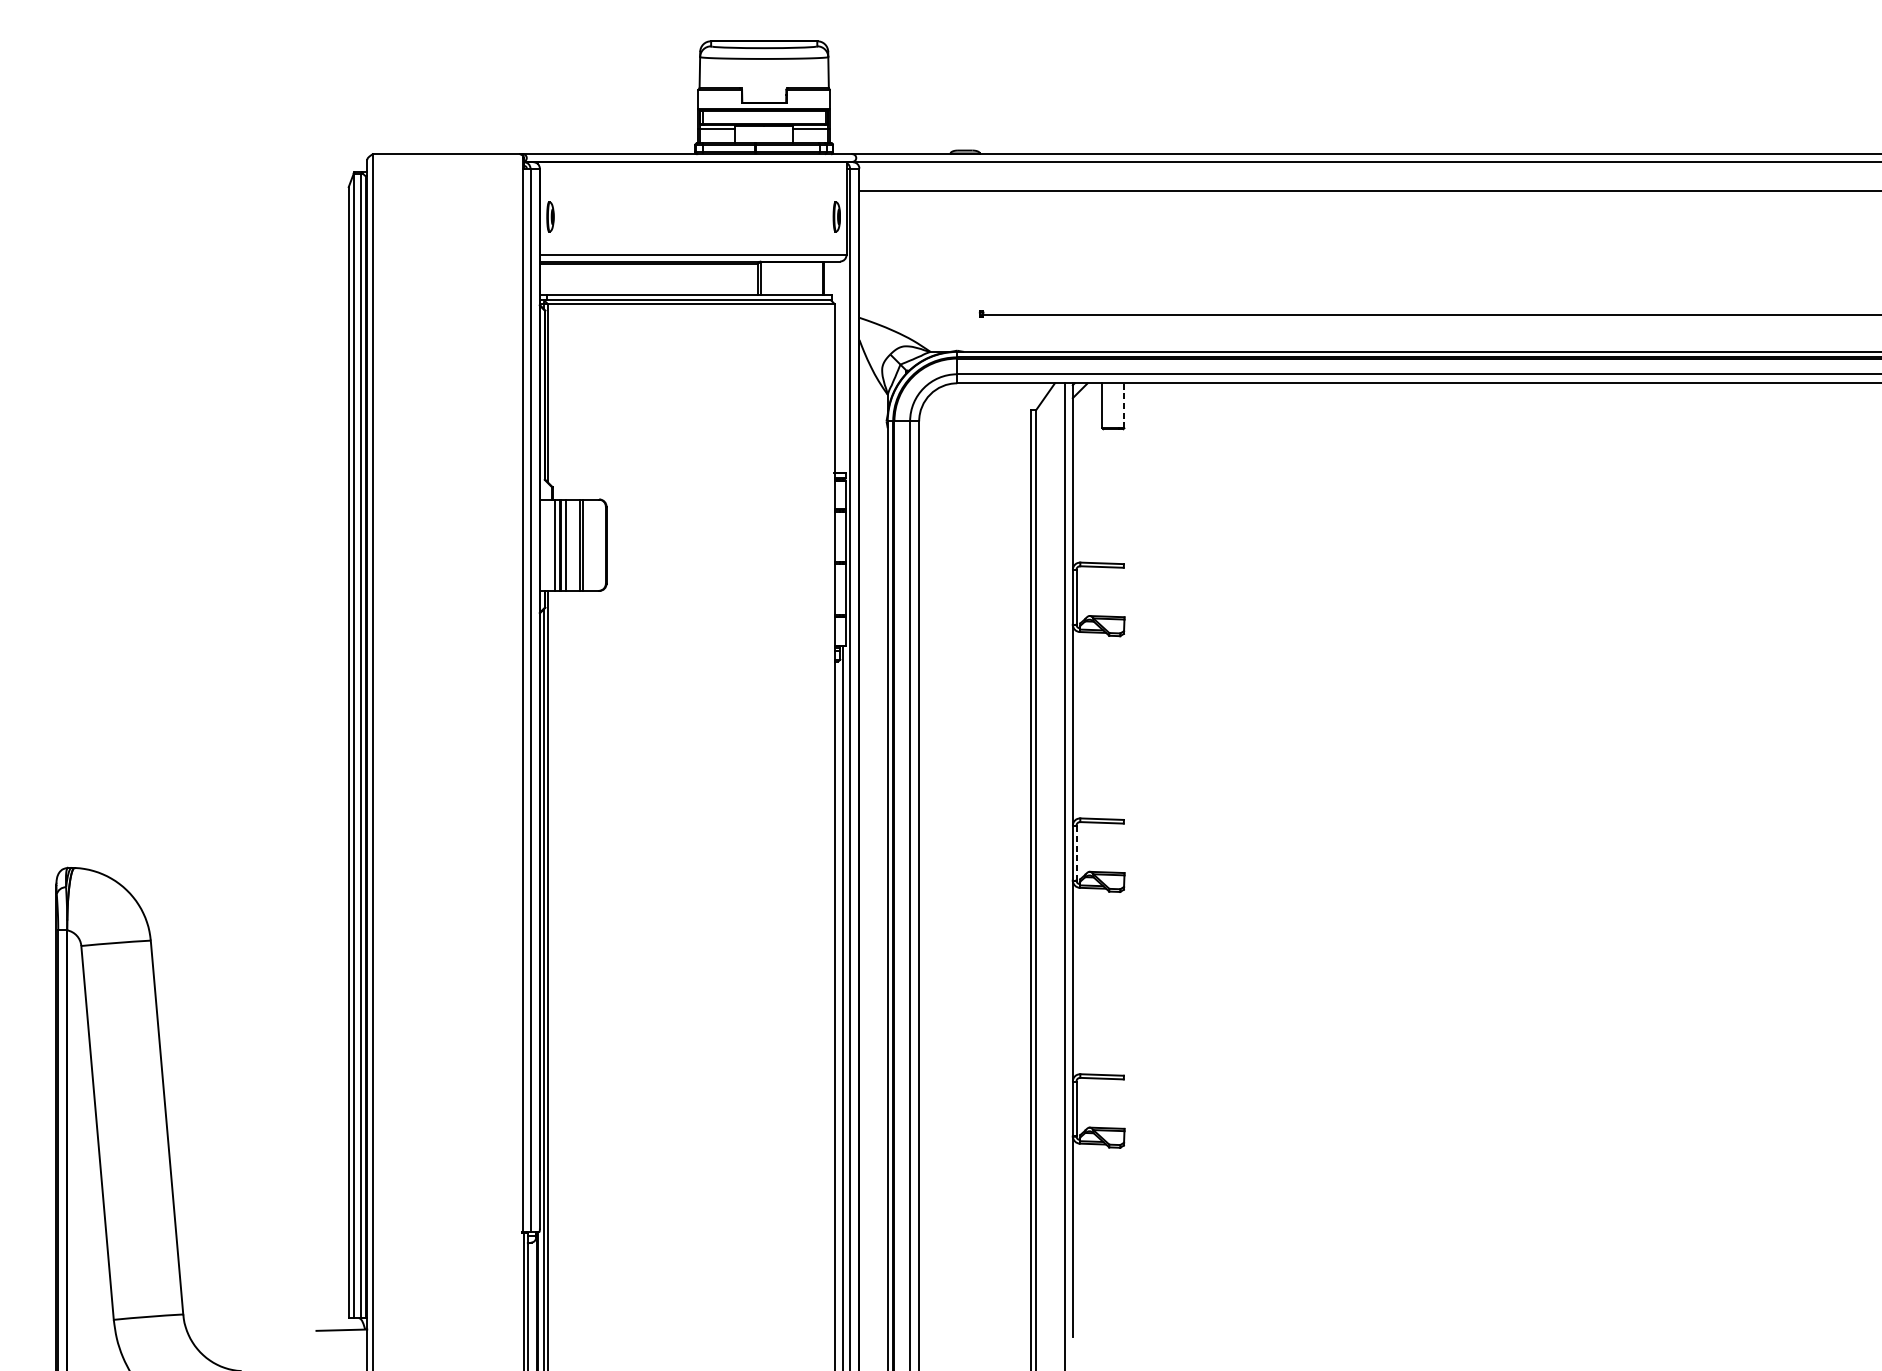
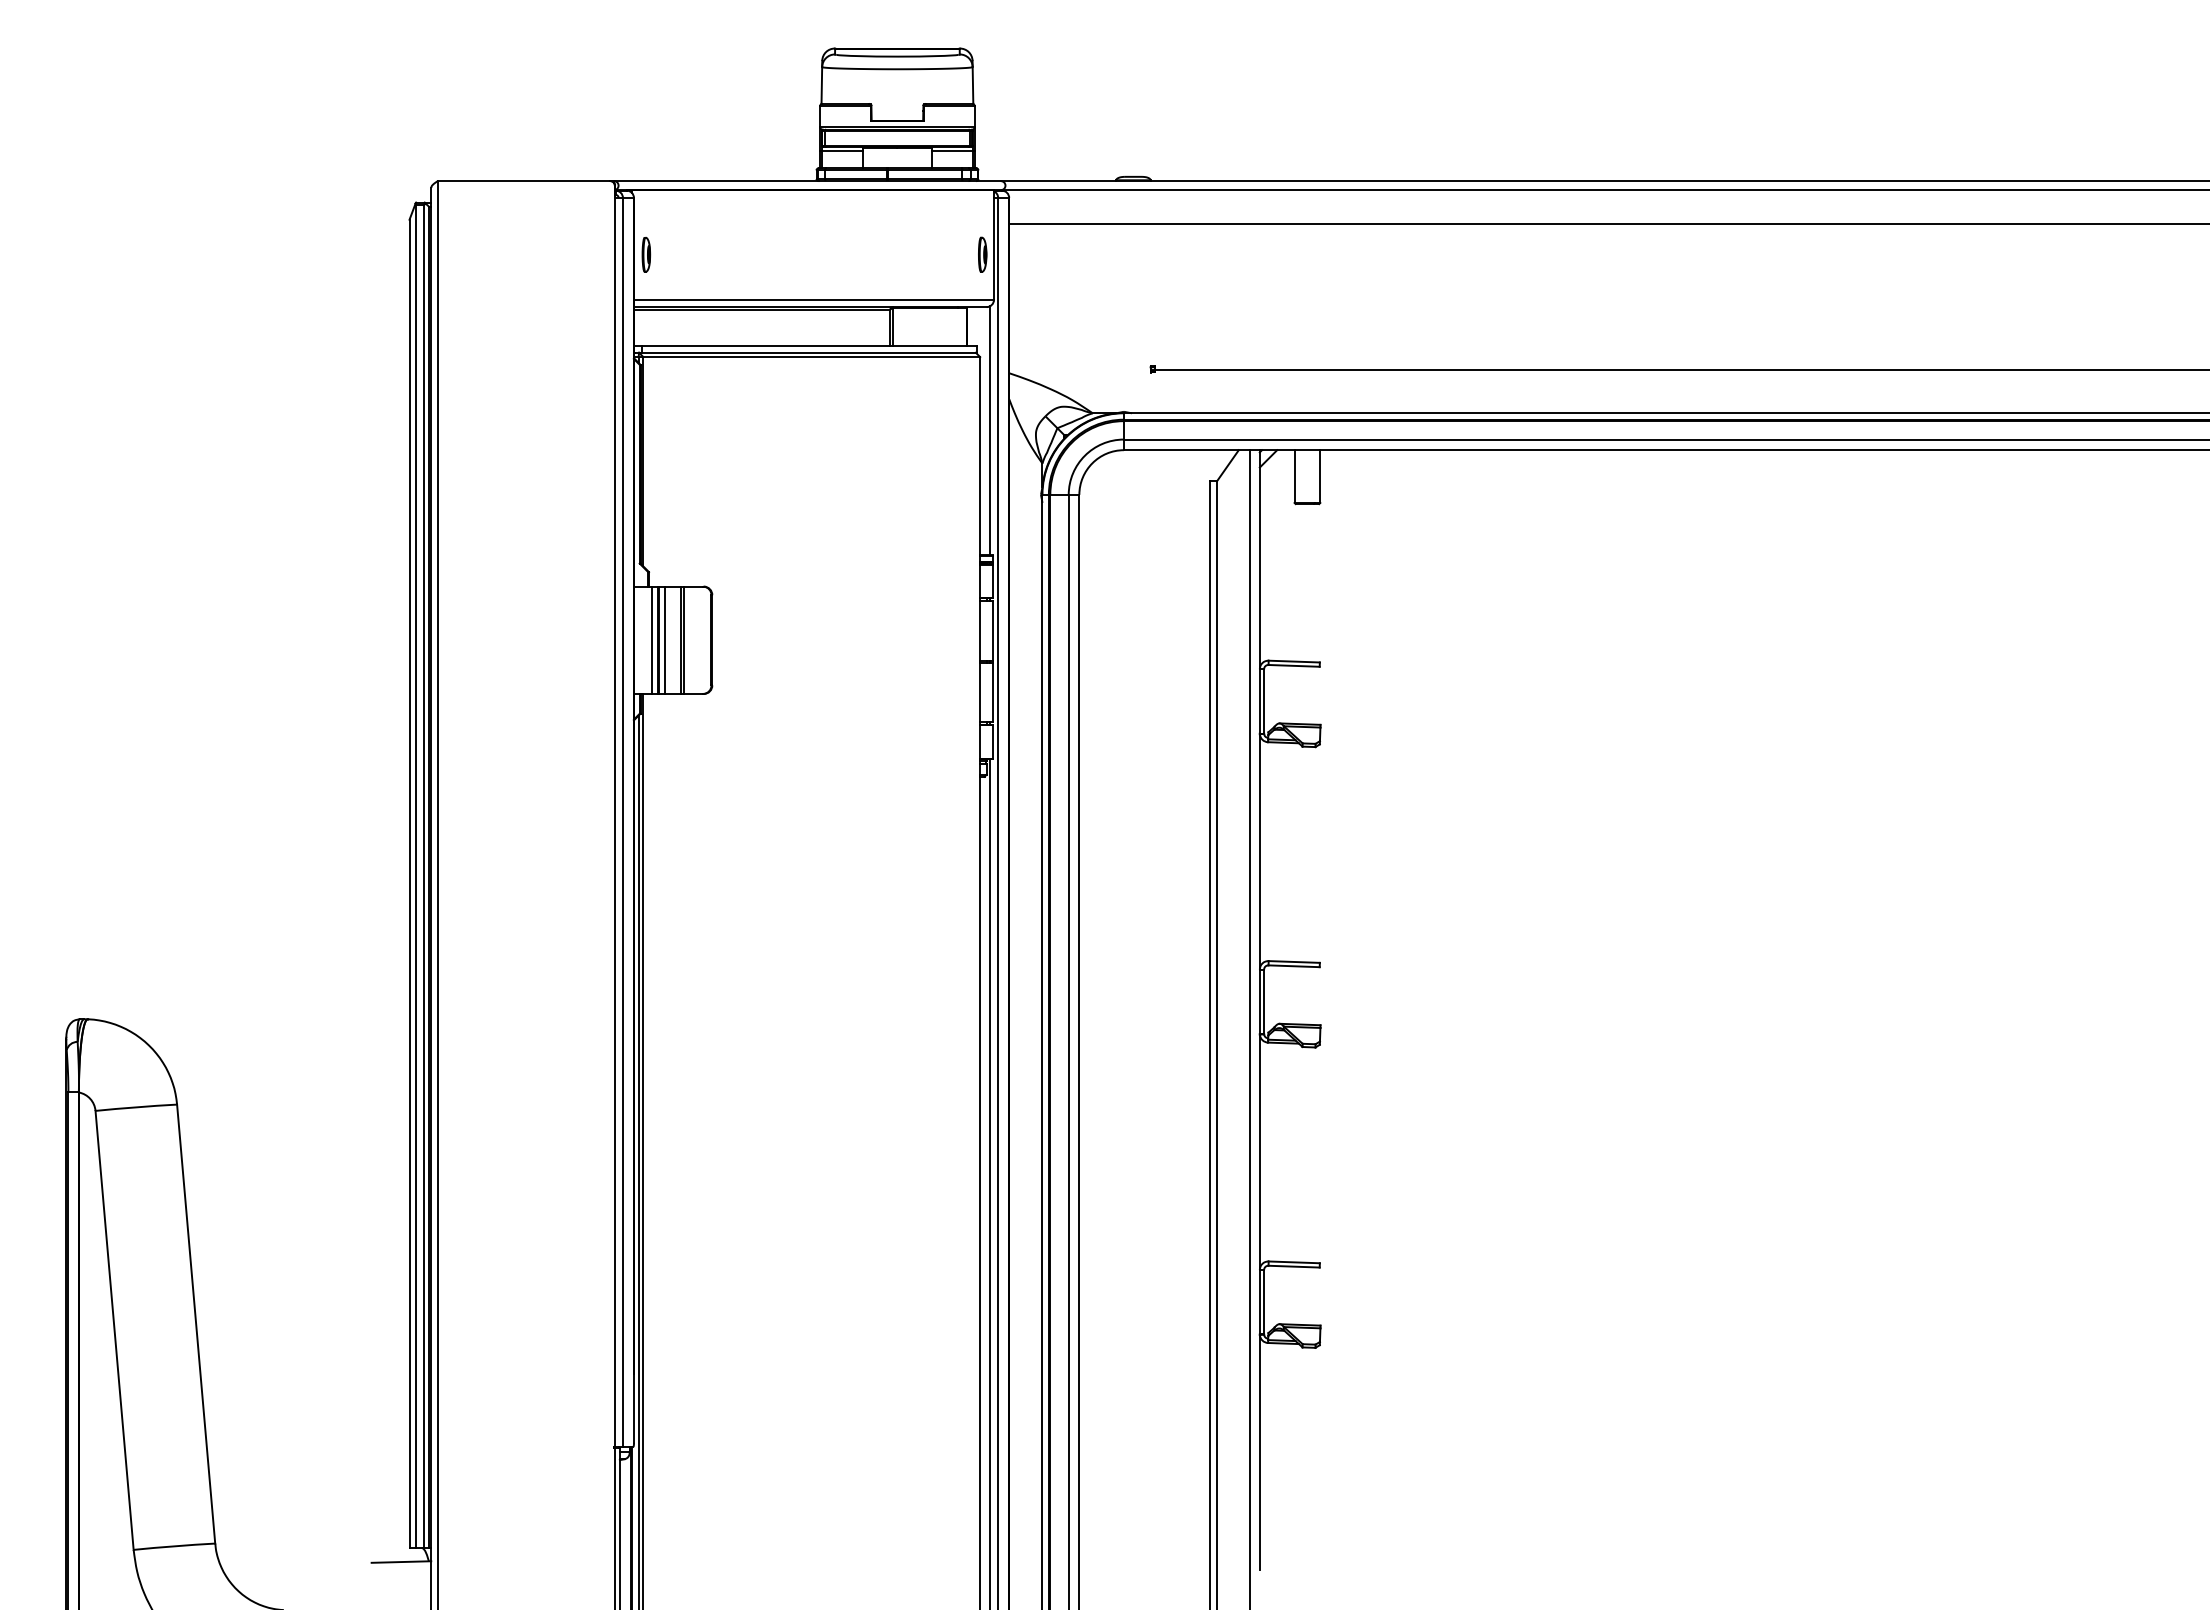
line: (842, 366) -> (989, 430), added
line: (1124, 405) -> (1320, 476), dashed -> solid
line: (1076, 852) -> (1264, 1001), dashed -> solid

